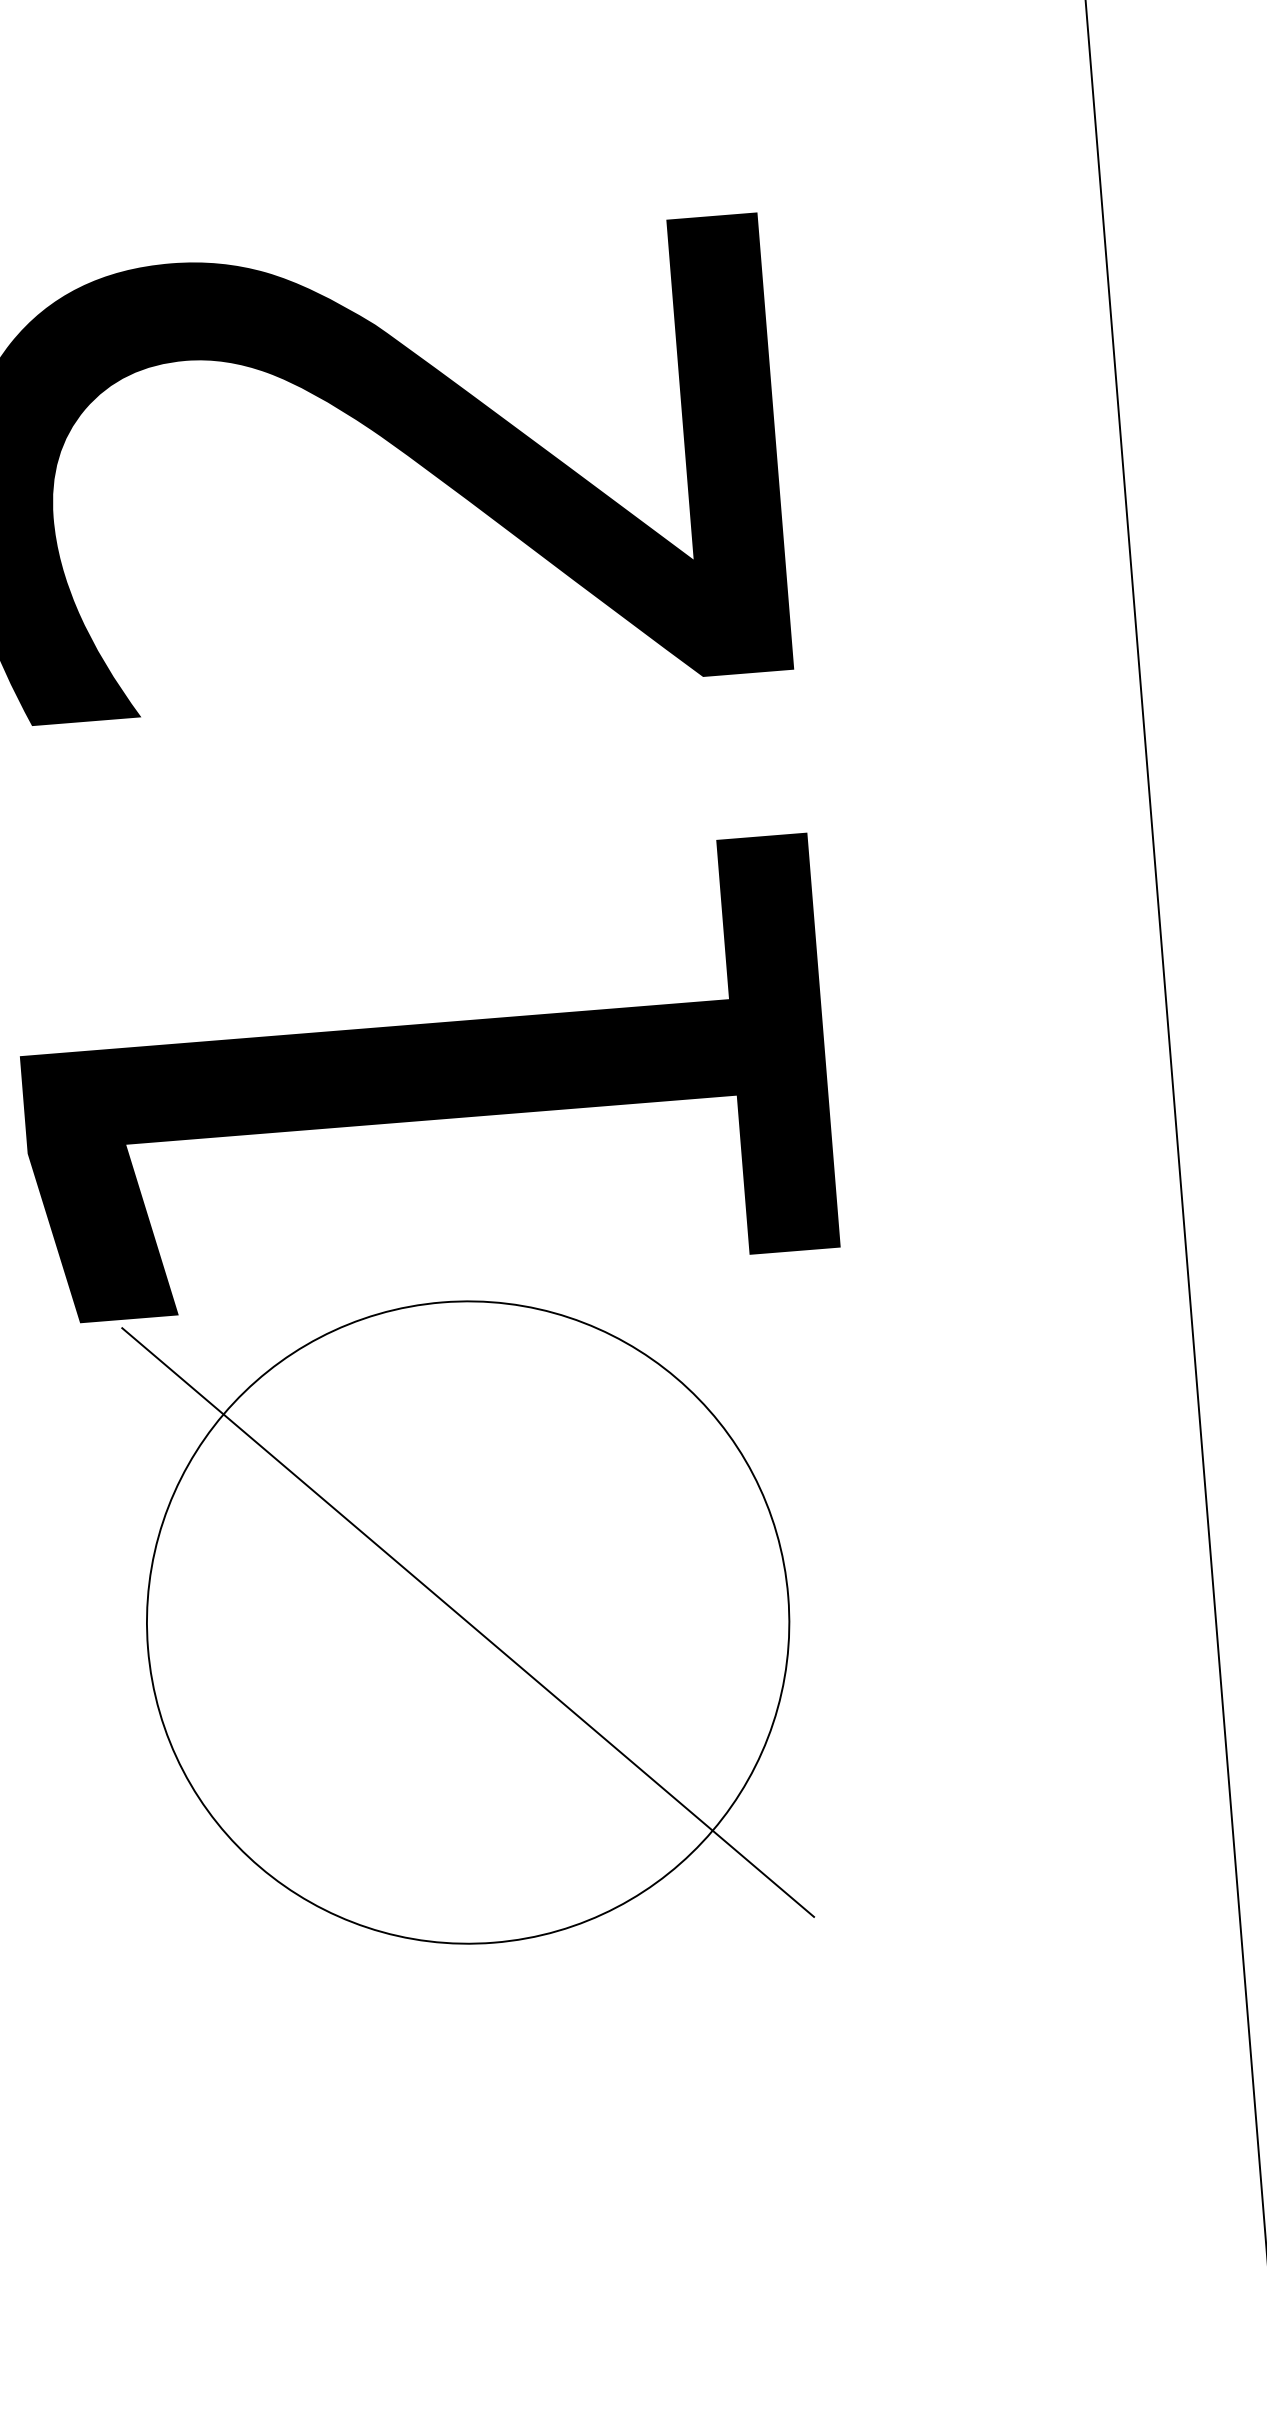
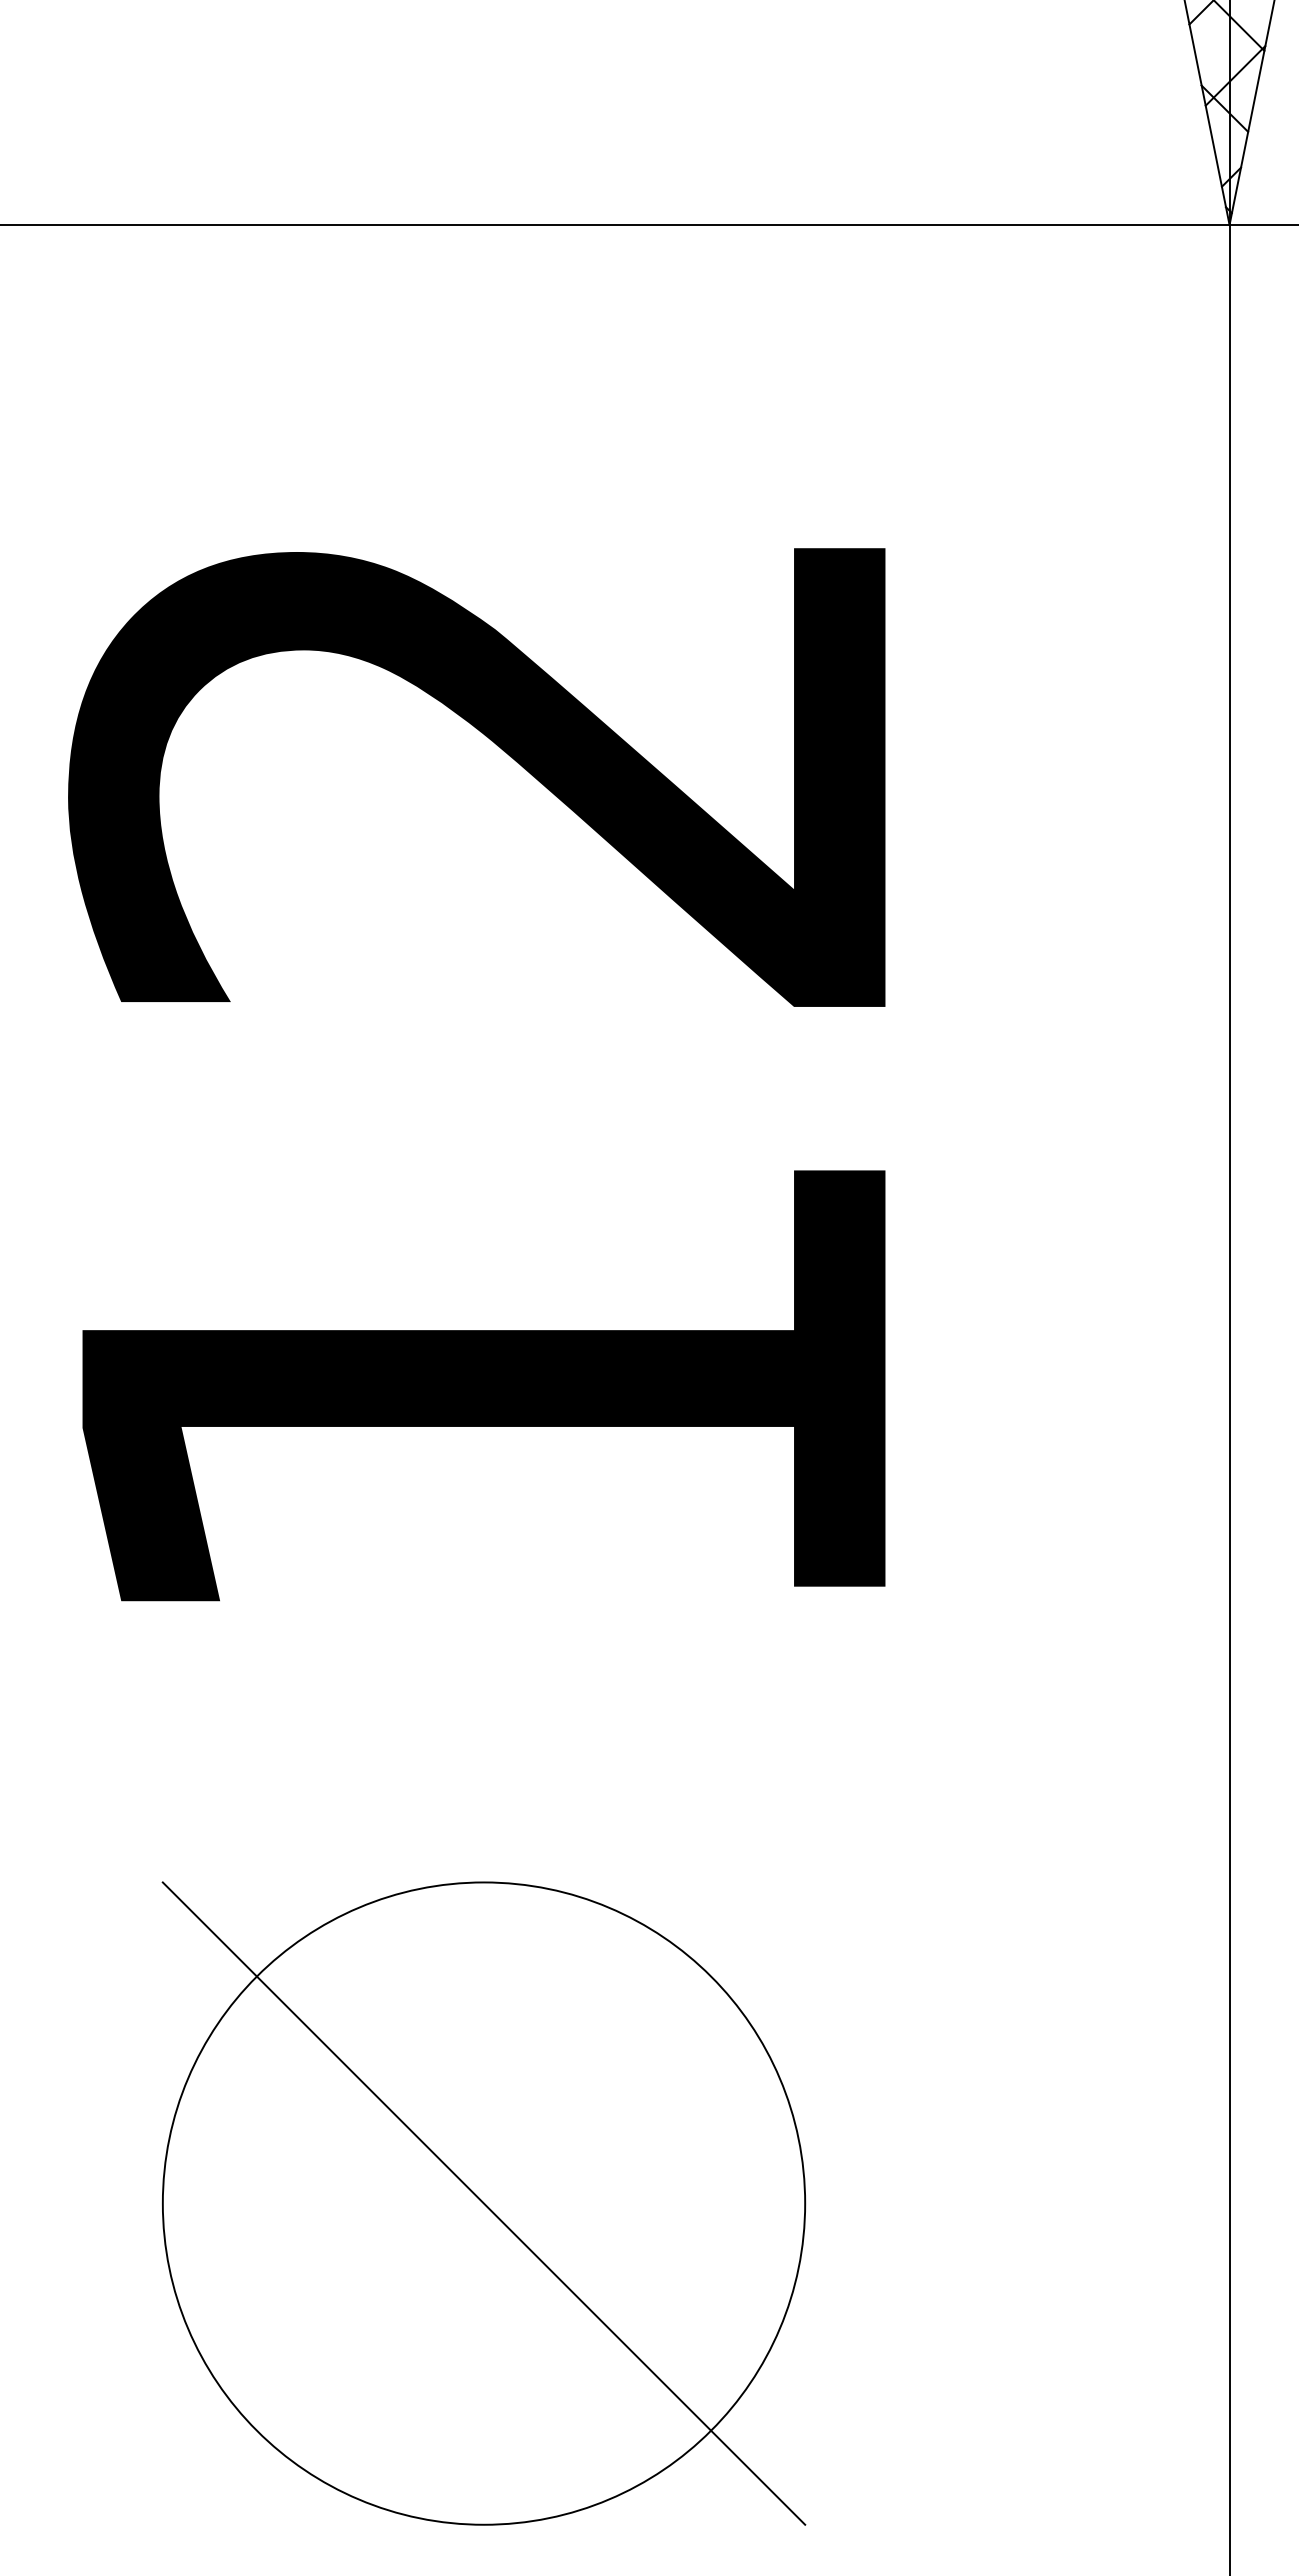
part: (467, 1622) -> (483, 2203), moved

